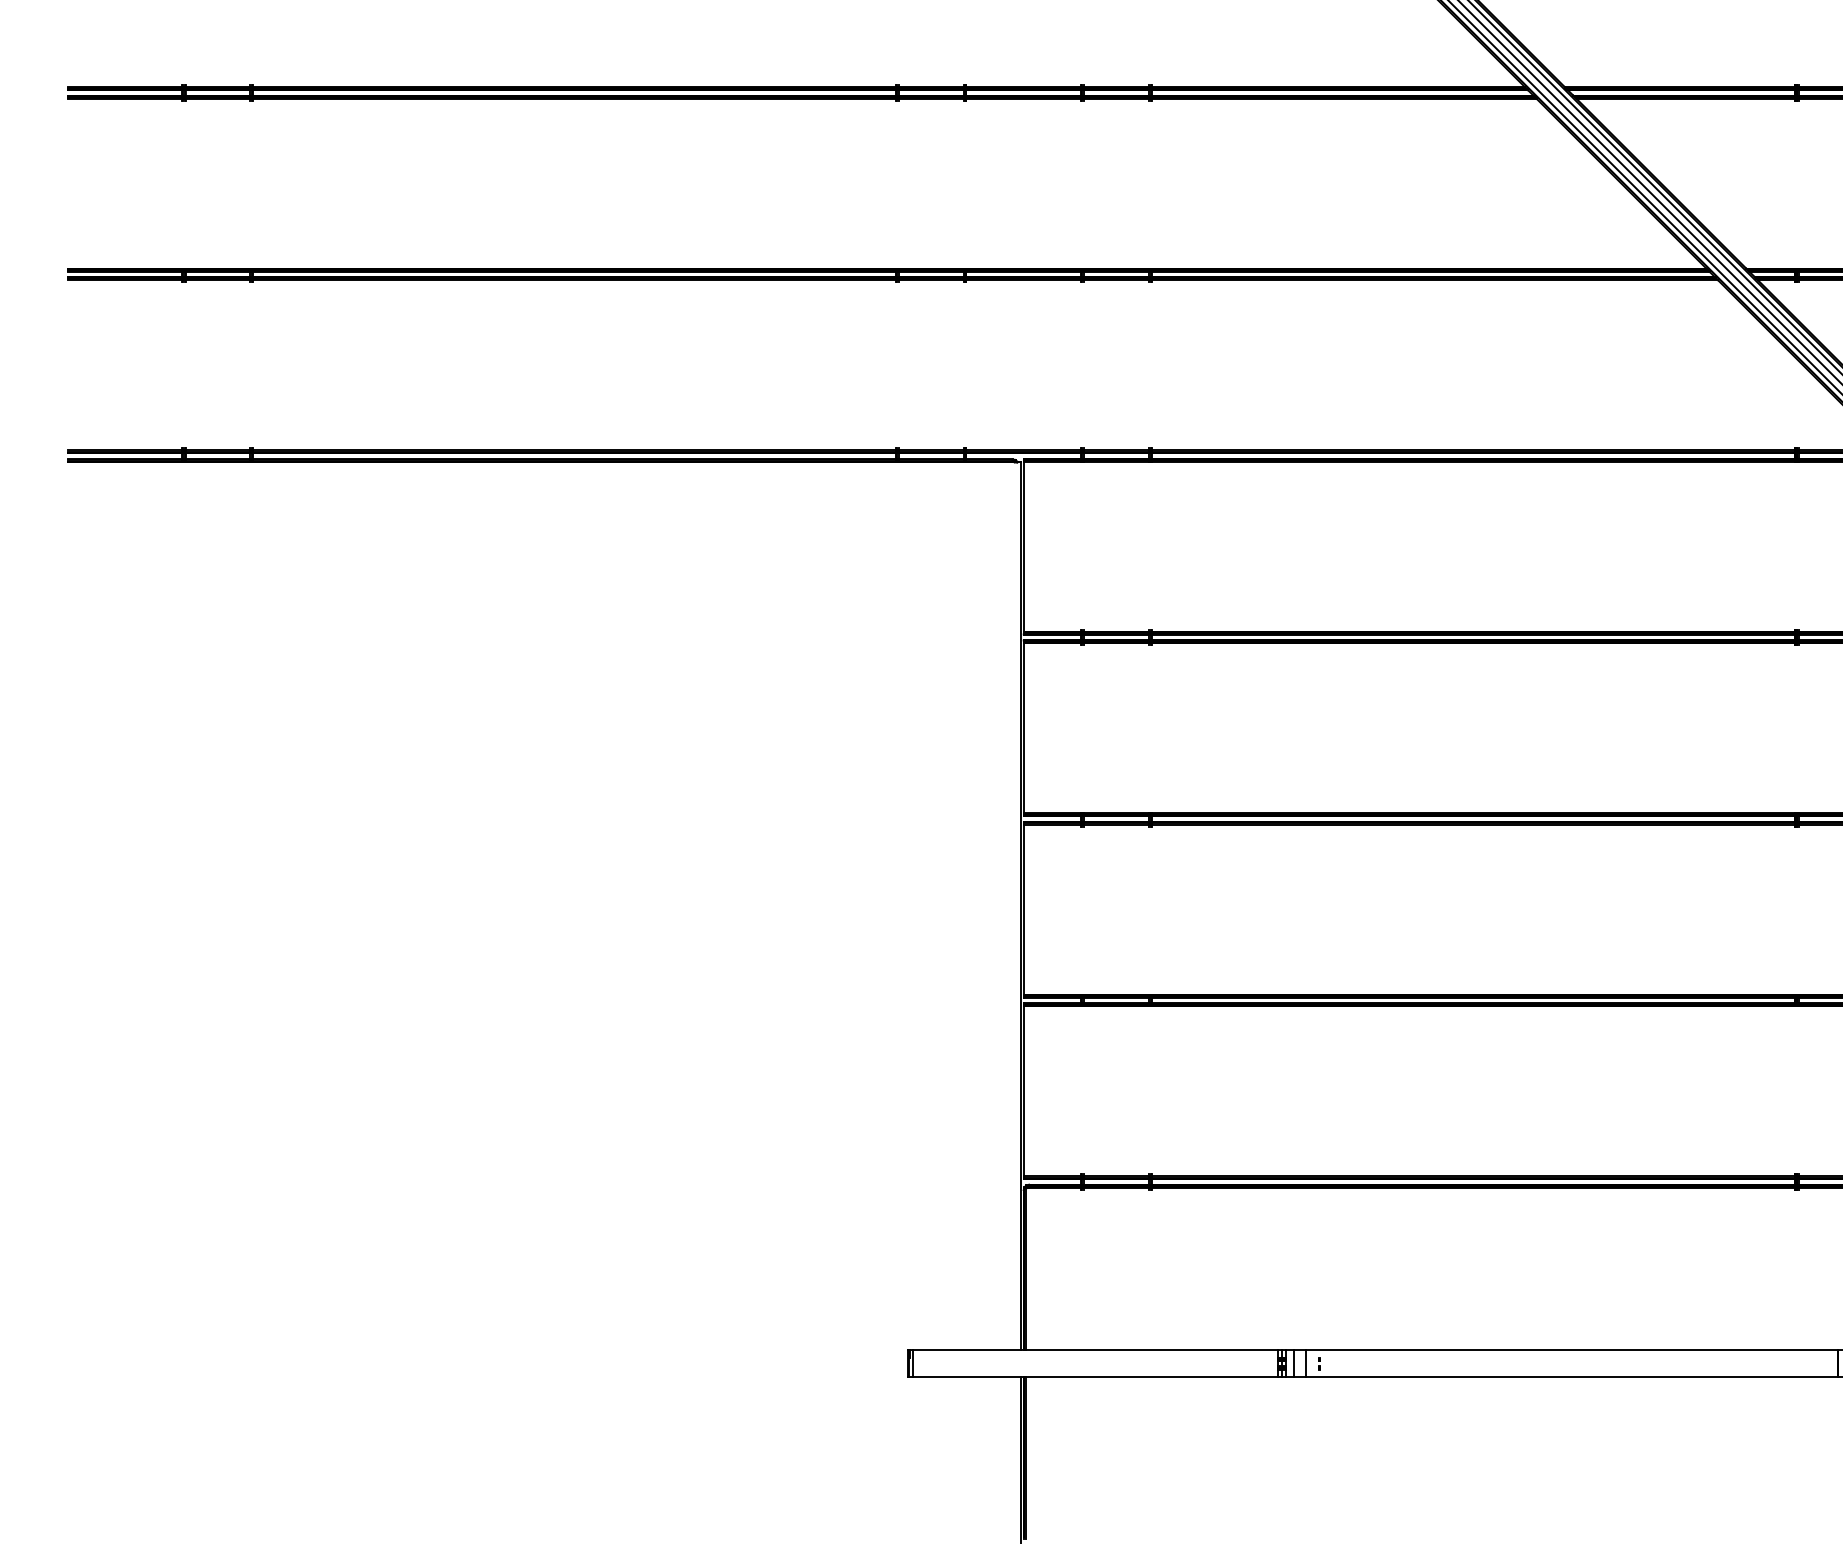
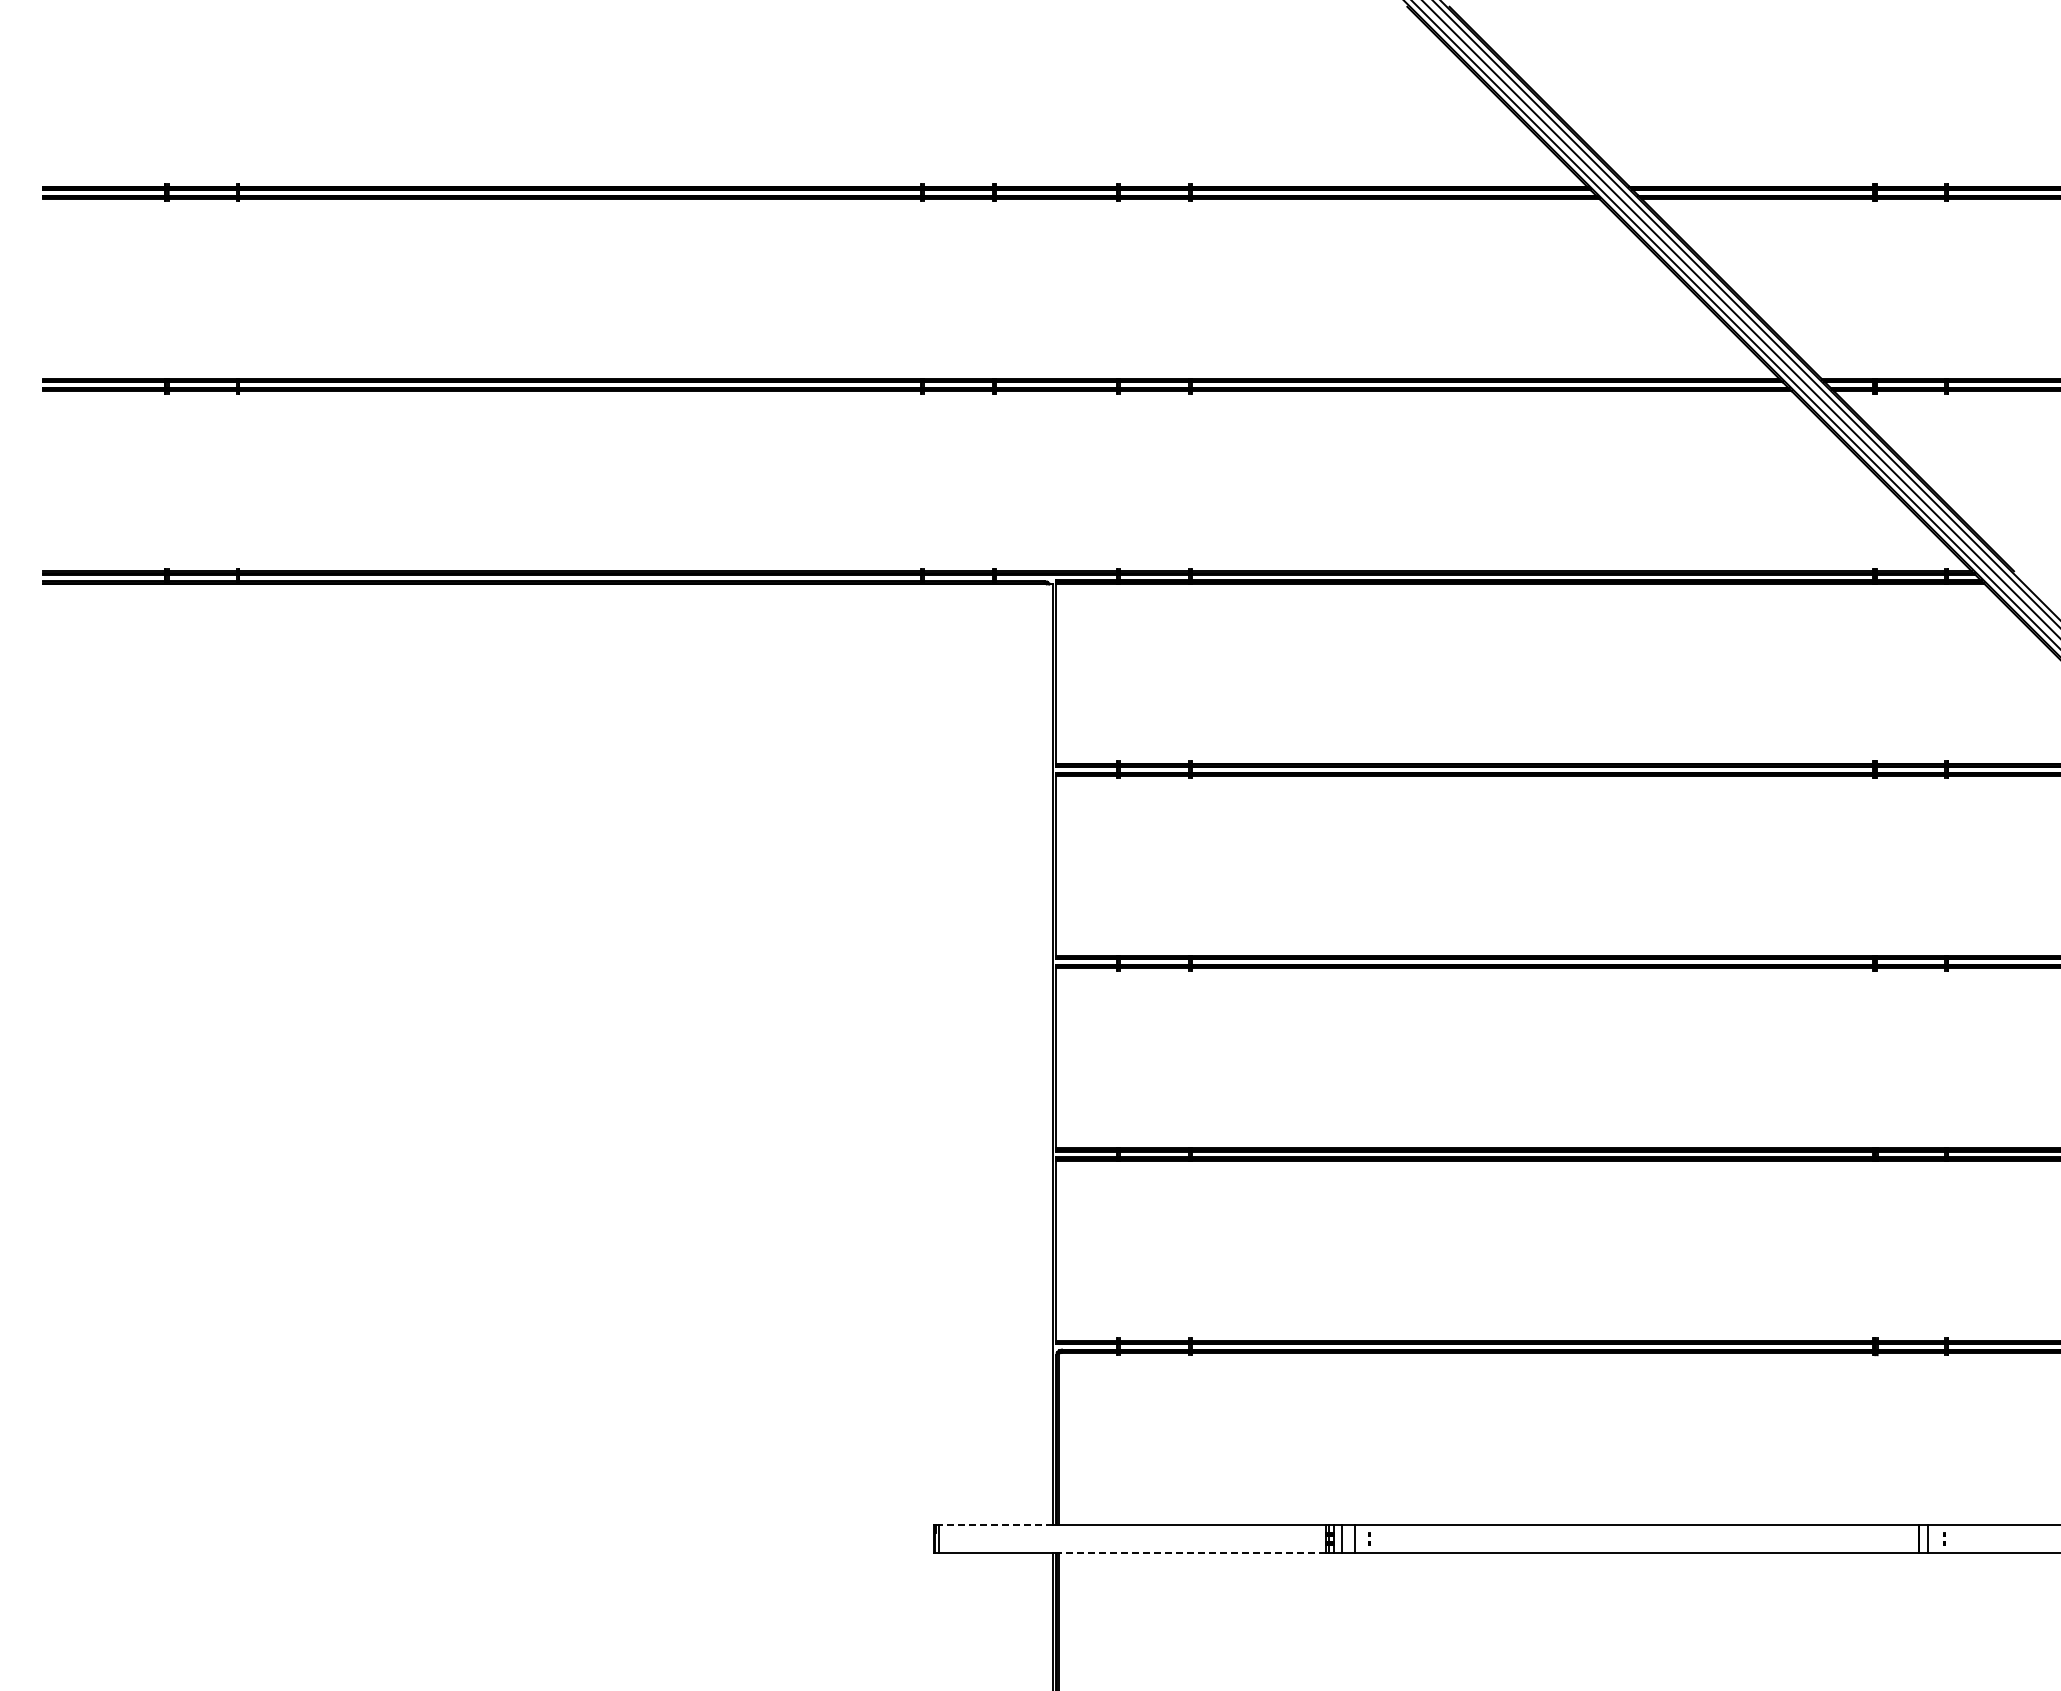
line: (967, 1350) -> (996, 1525), solid -> dashed
line: (1152, 1377) -> (1192, 1553), solid -> dashed

